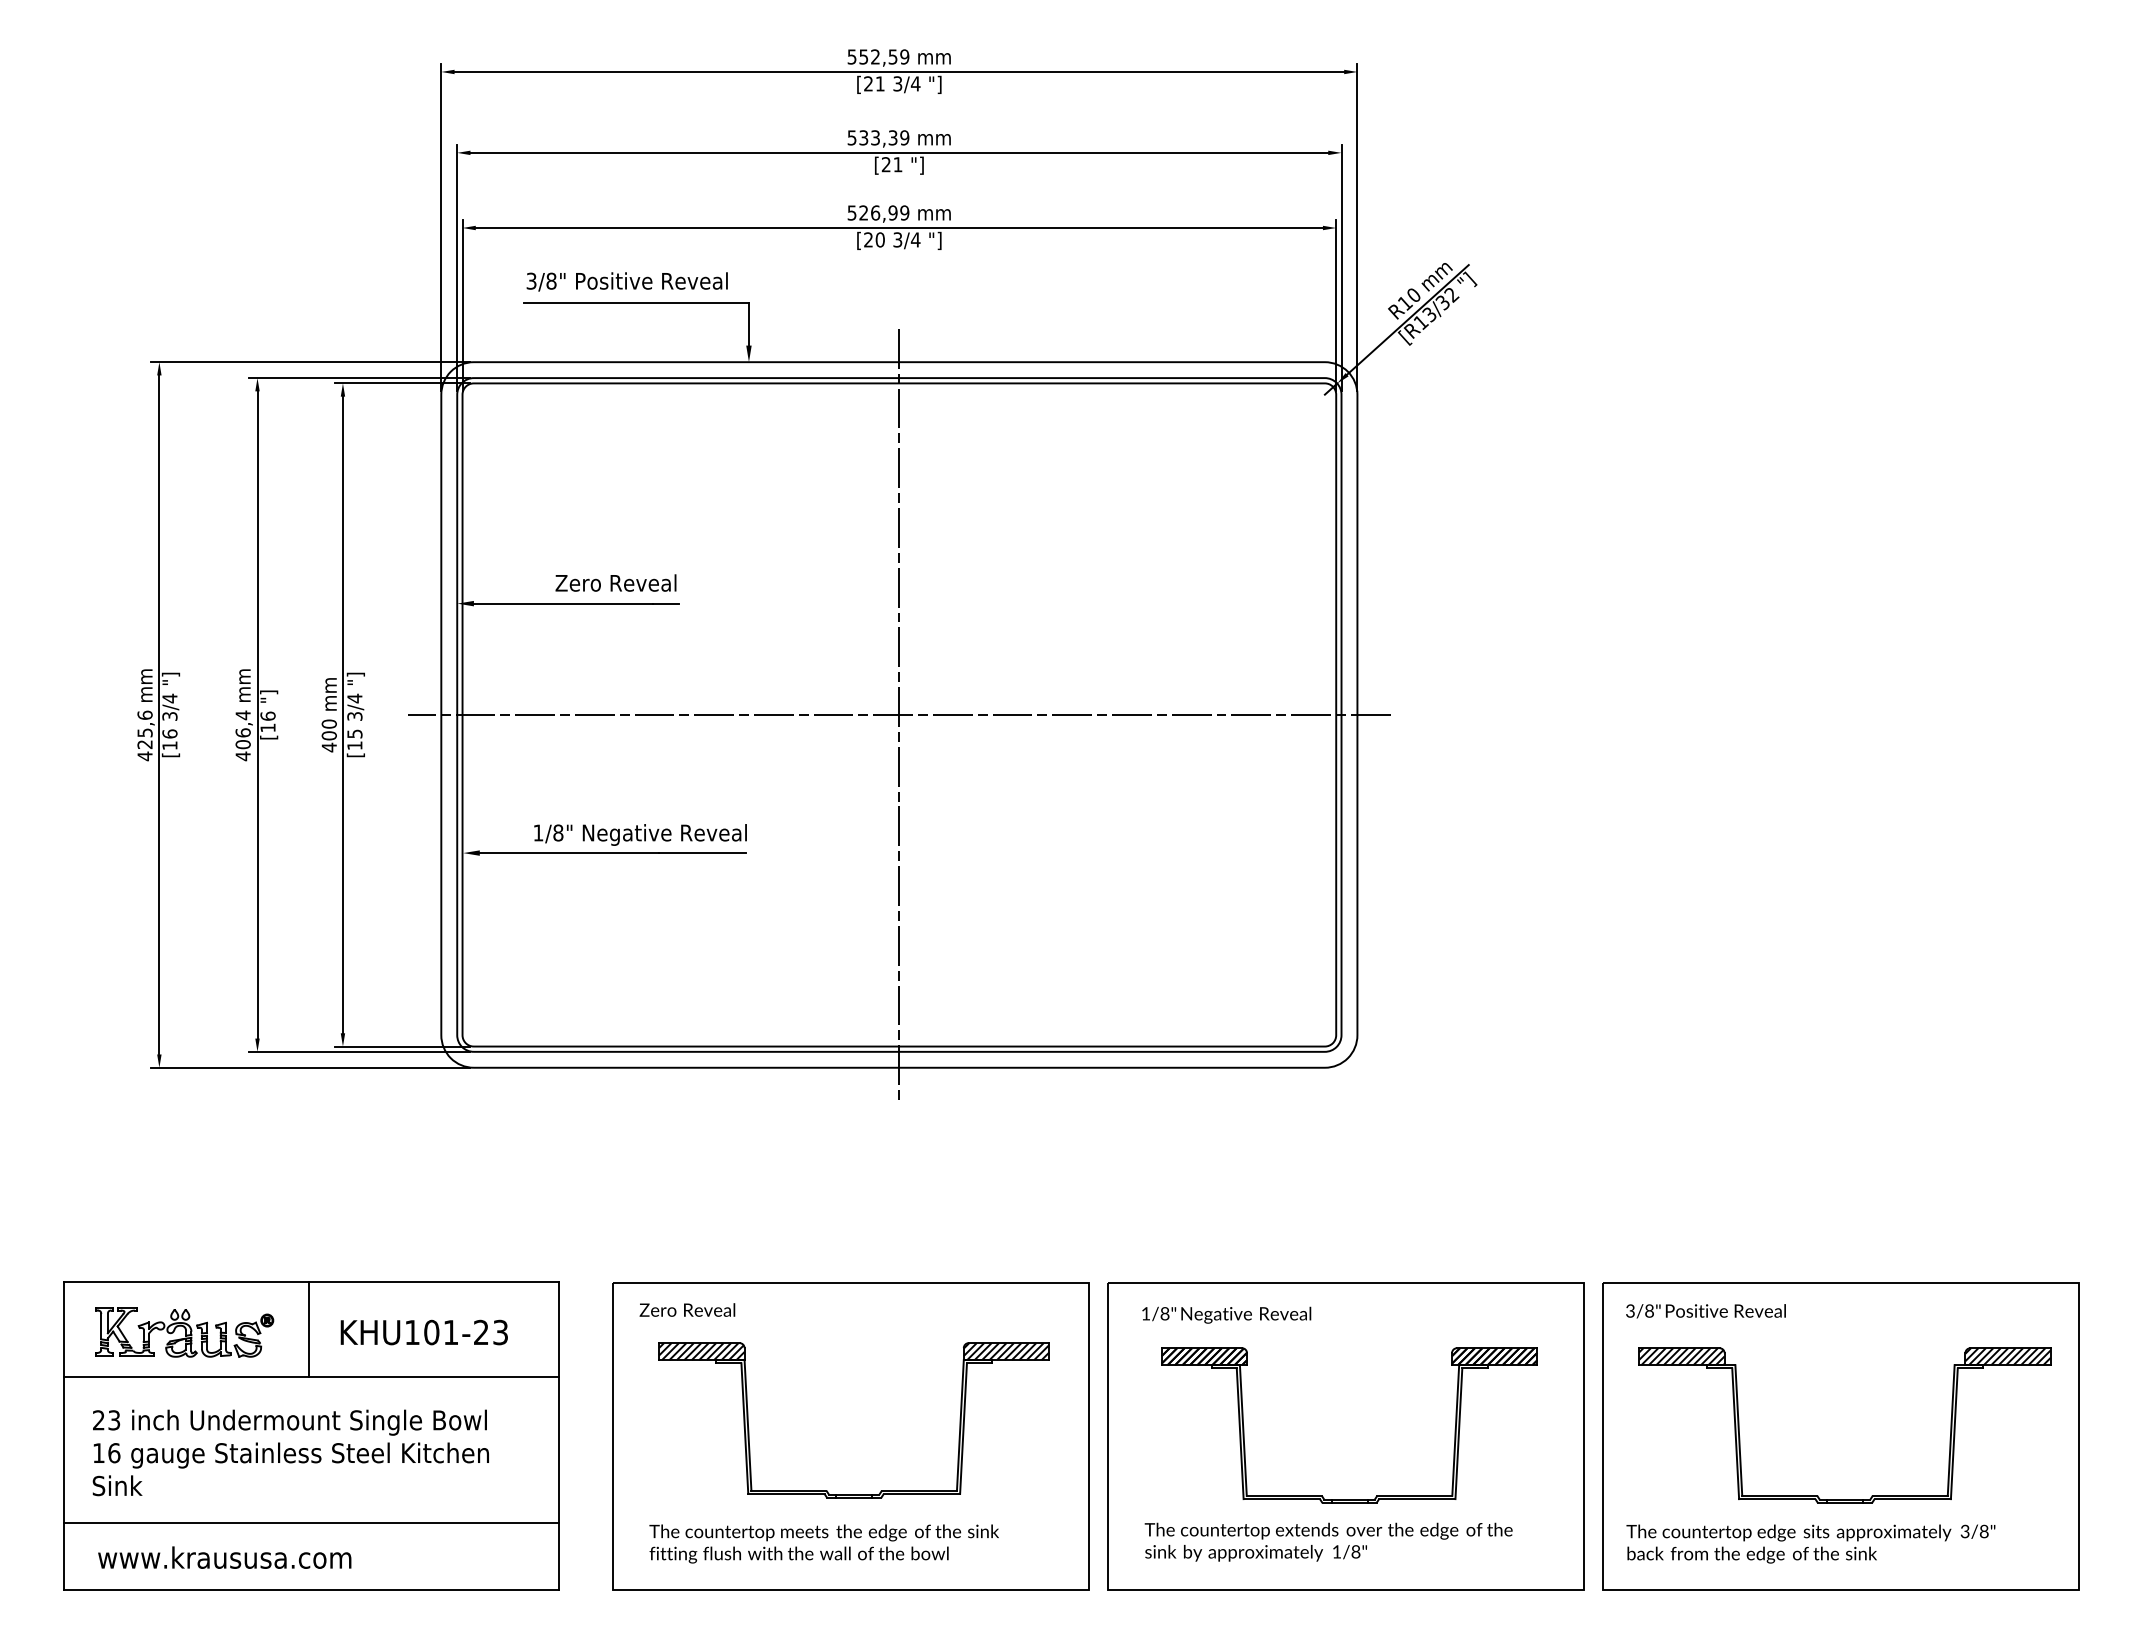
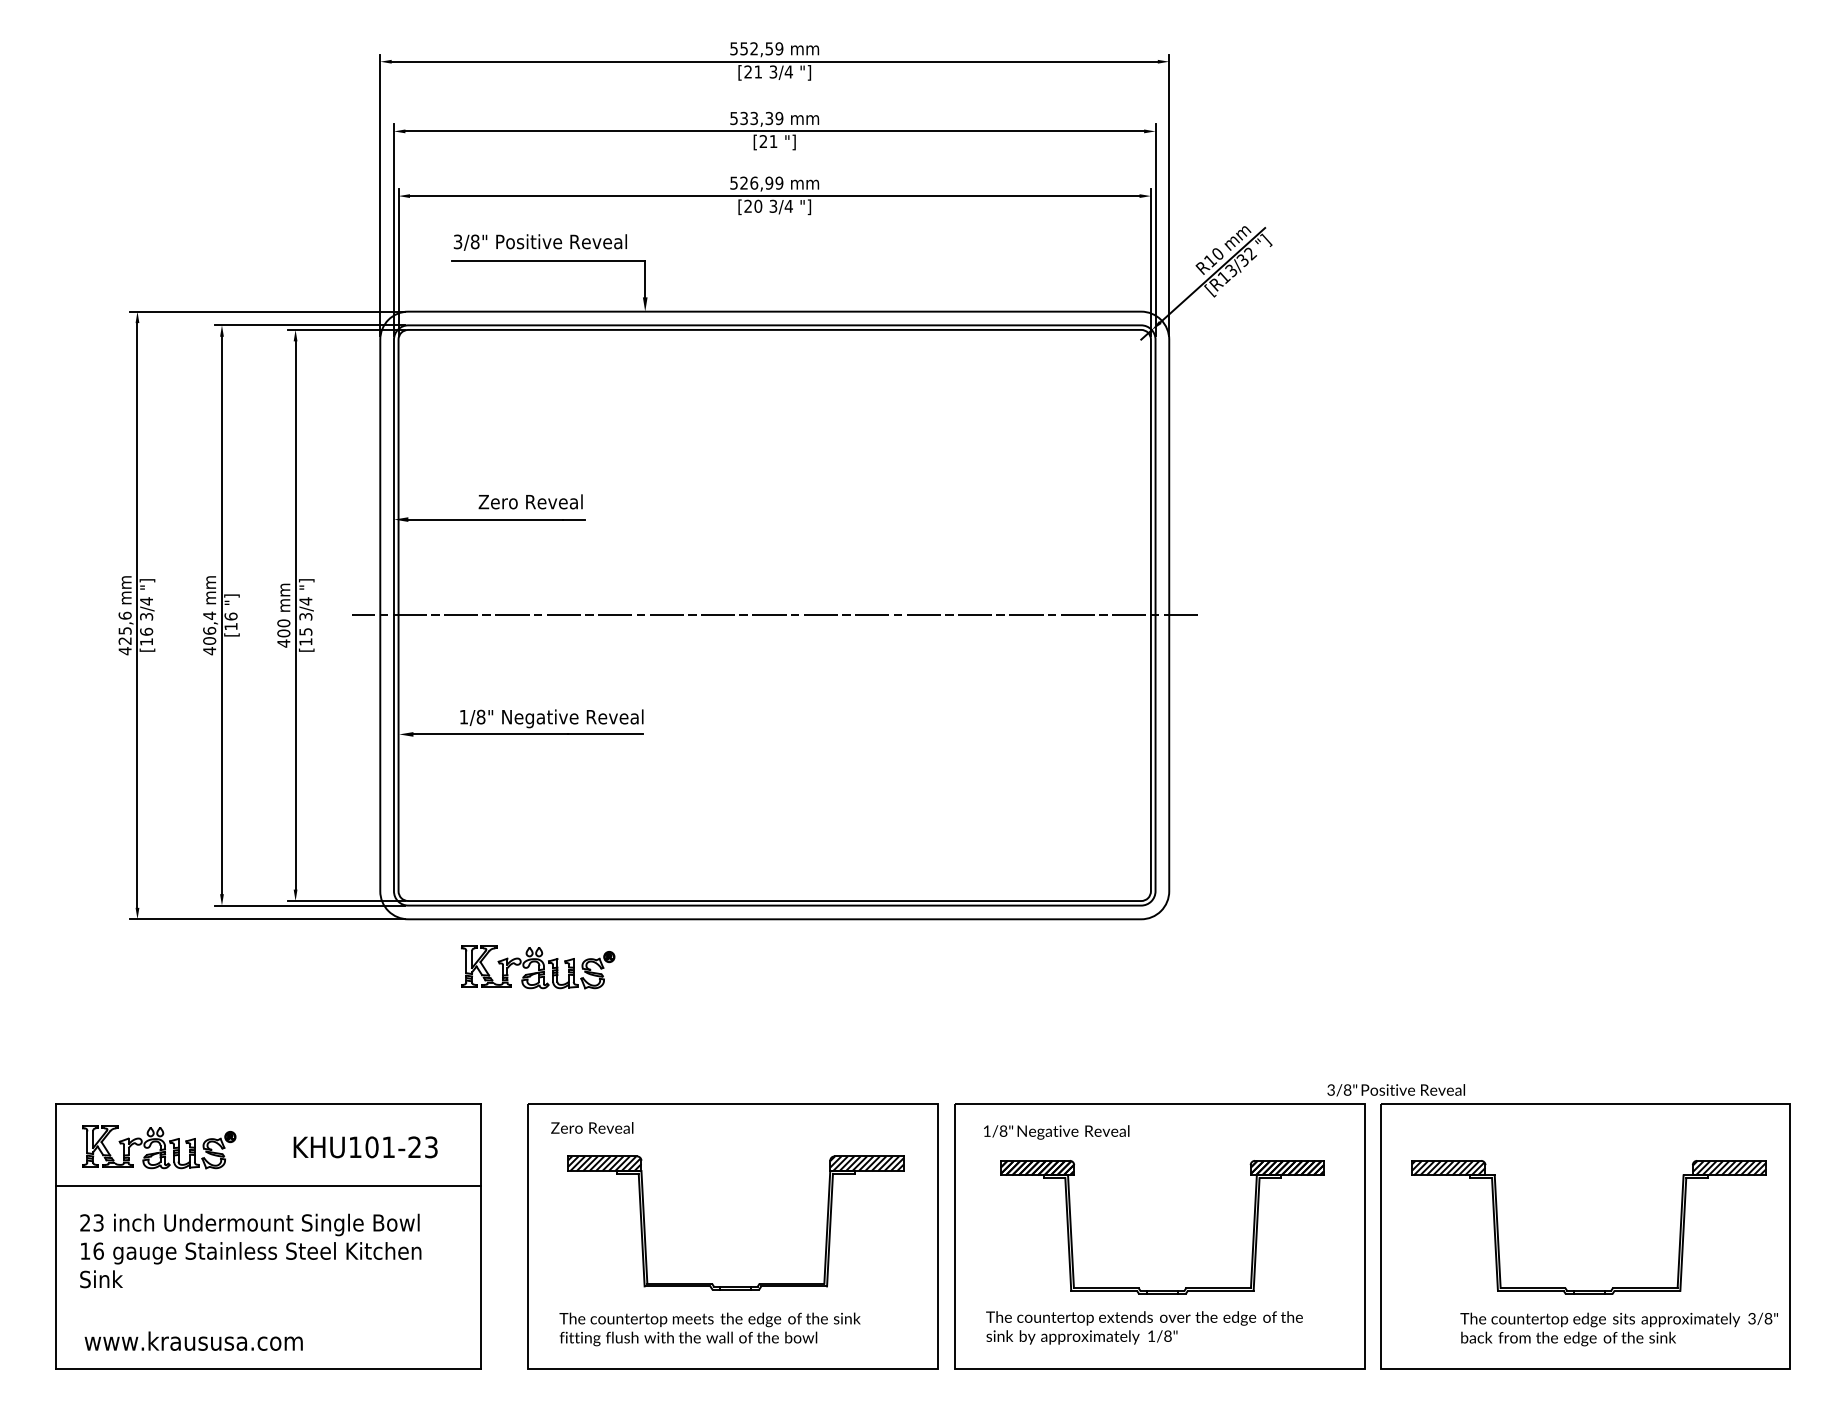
line: (899, 714) -> (774, 615), removed
part: (624, 1123) -> (538, 967), added
text: (1705, 1311) -> (1395, 1090), moved
line: (308, 1329) -> (265, 1144), removed
line: (311, 1522) -> (268, 1310), removed
text: (1810, 1543) -> (1618, 1329), moved

